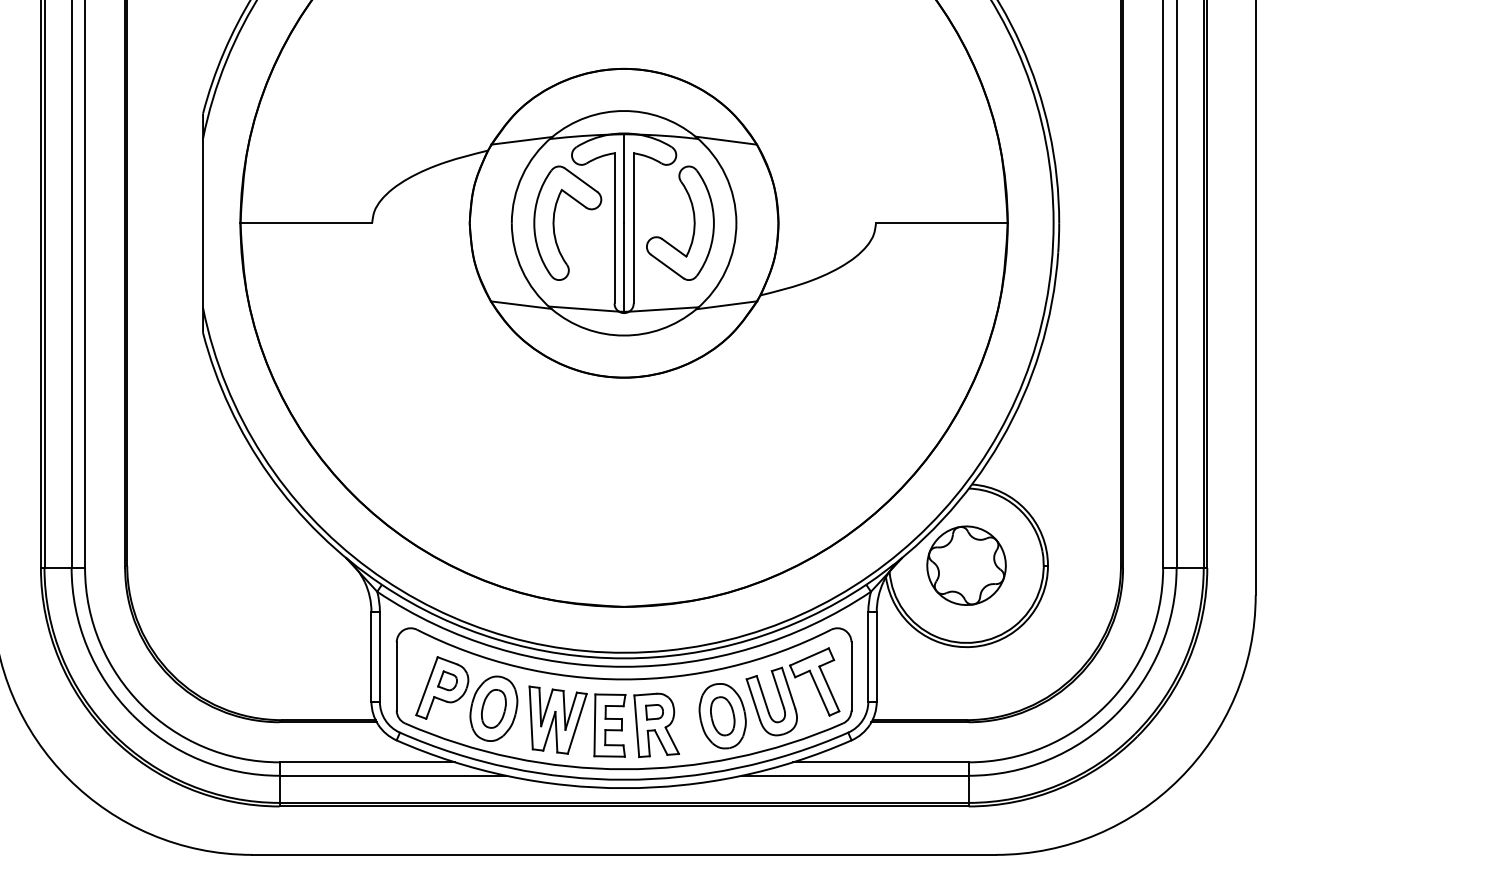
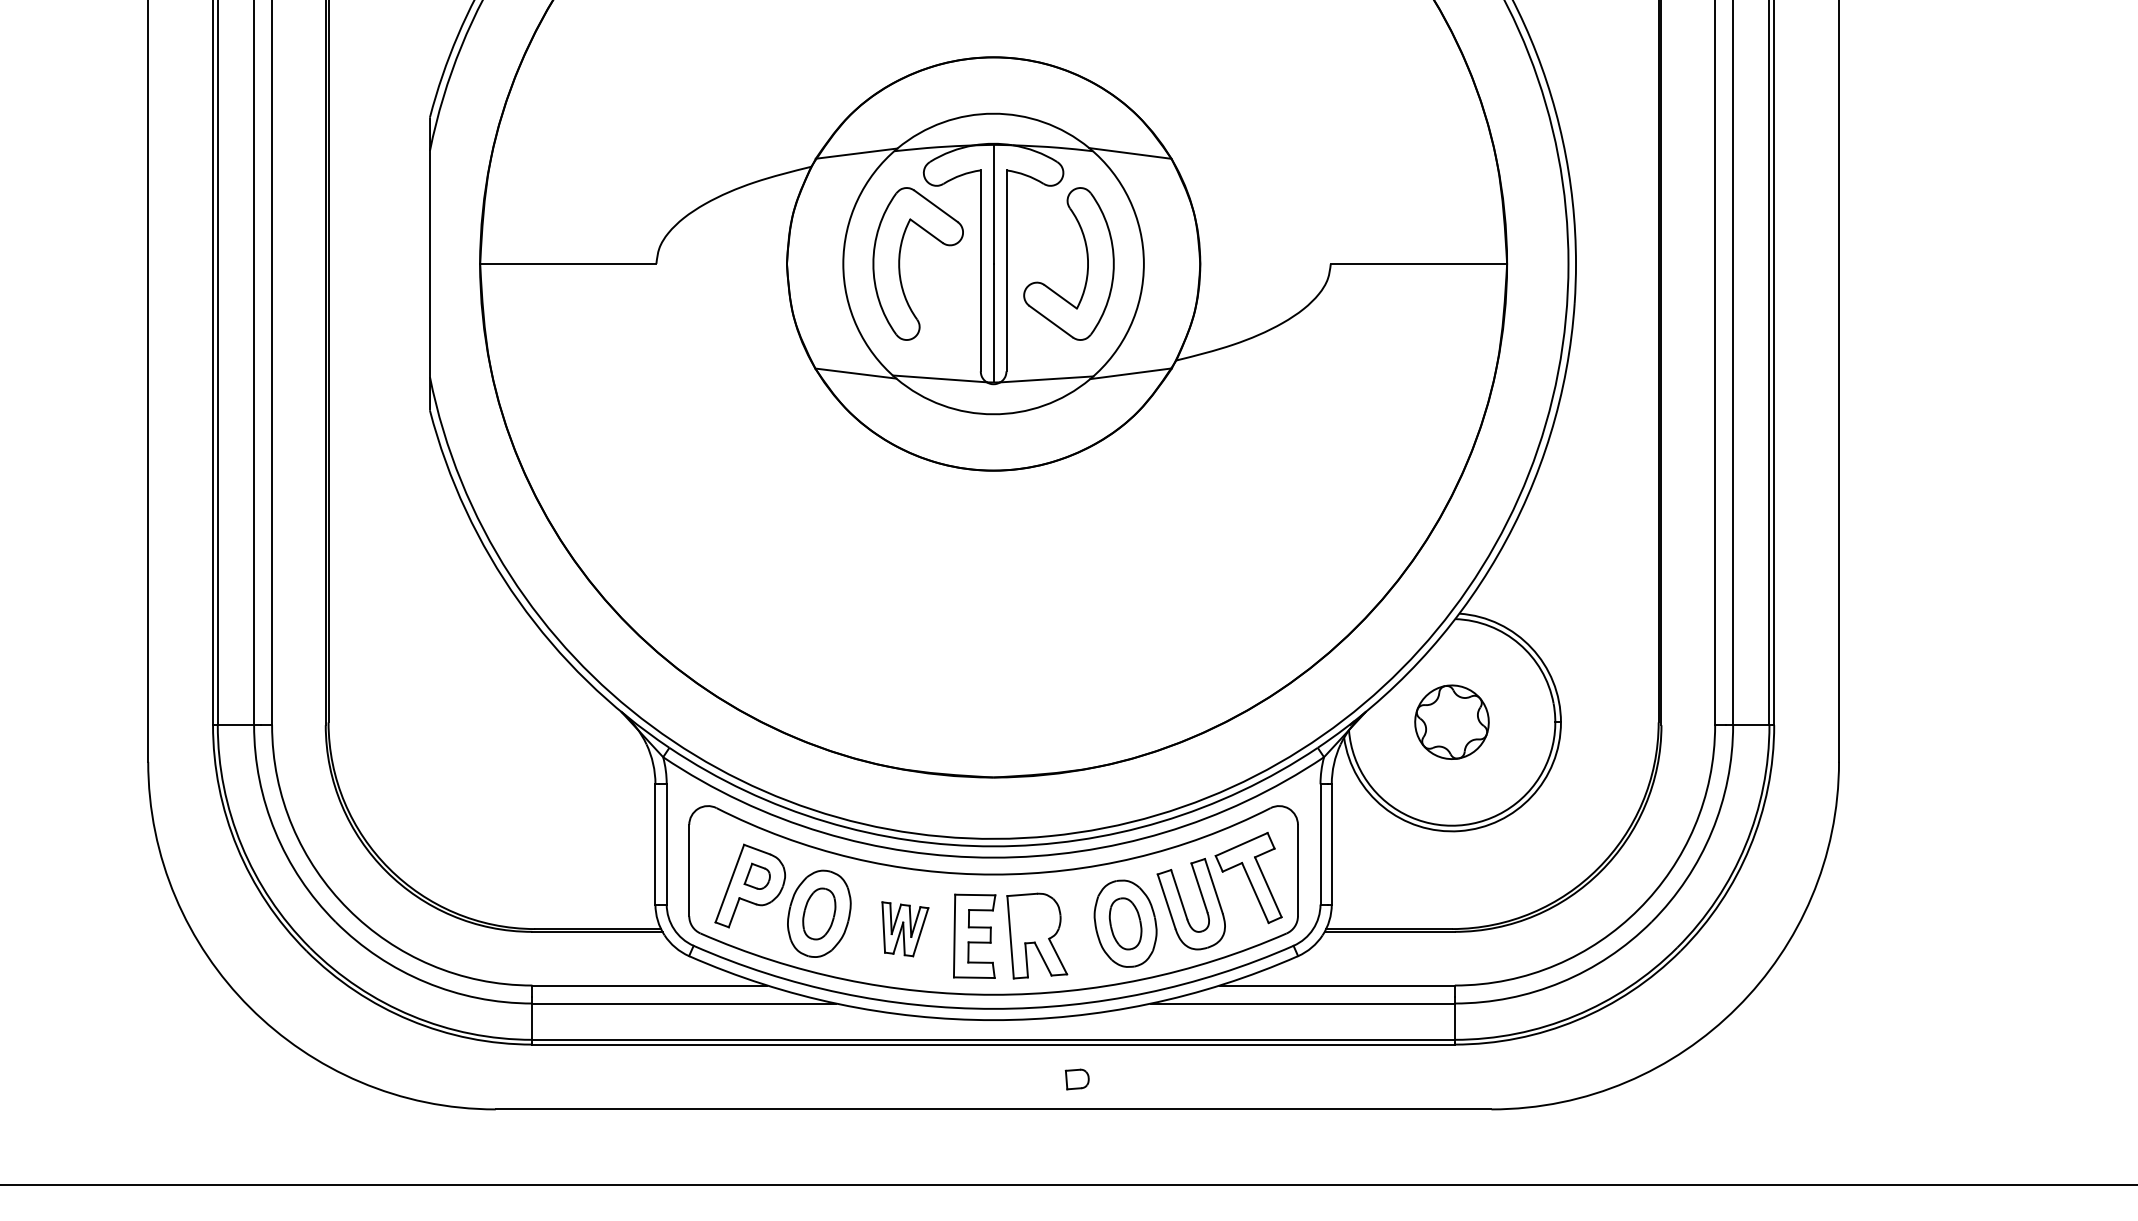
part: (966, 565) -> (1451, 721), size x0.7
part: (653, 712) -> (1076, 1079), moved
part: (558, 720) -> (905, 929), size x0.6

